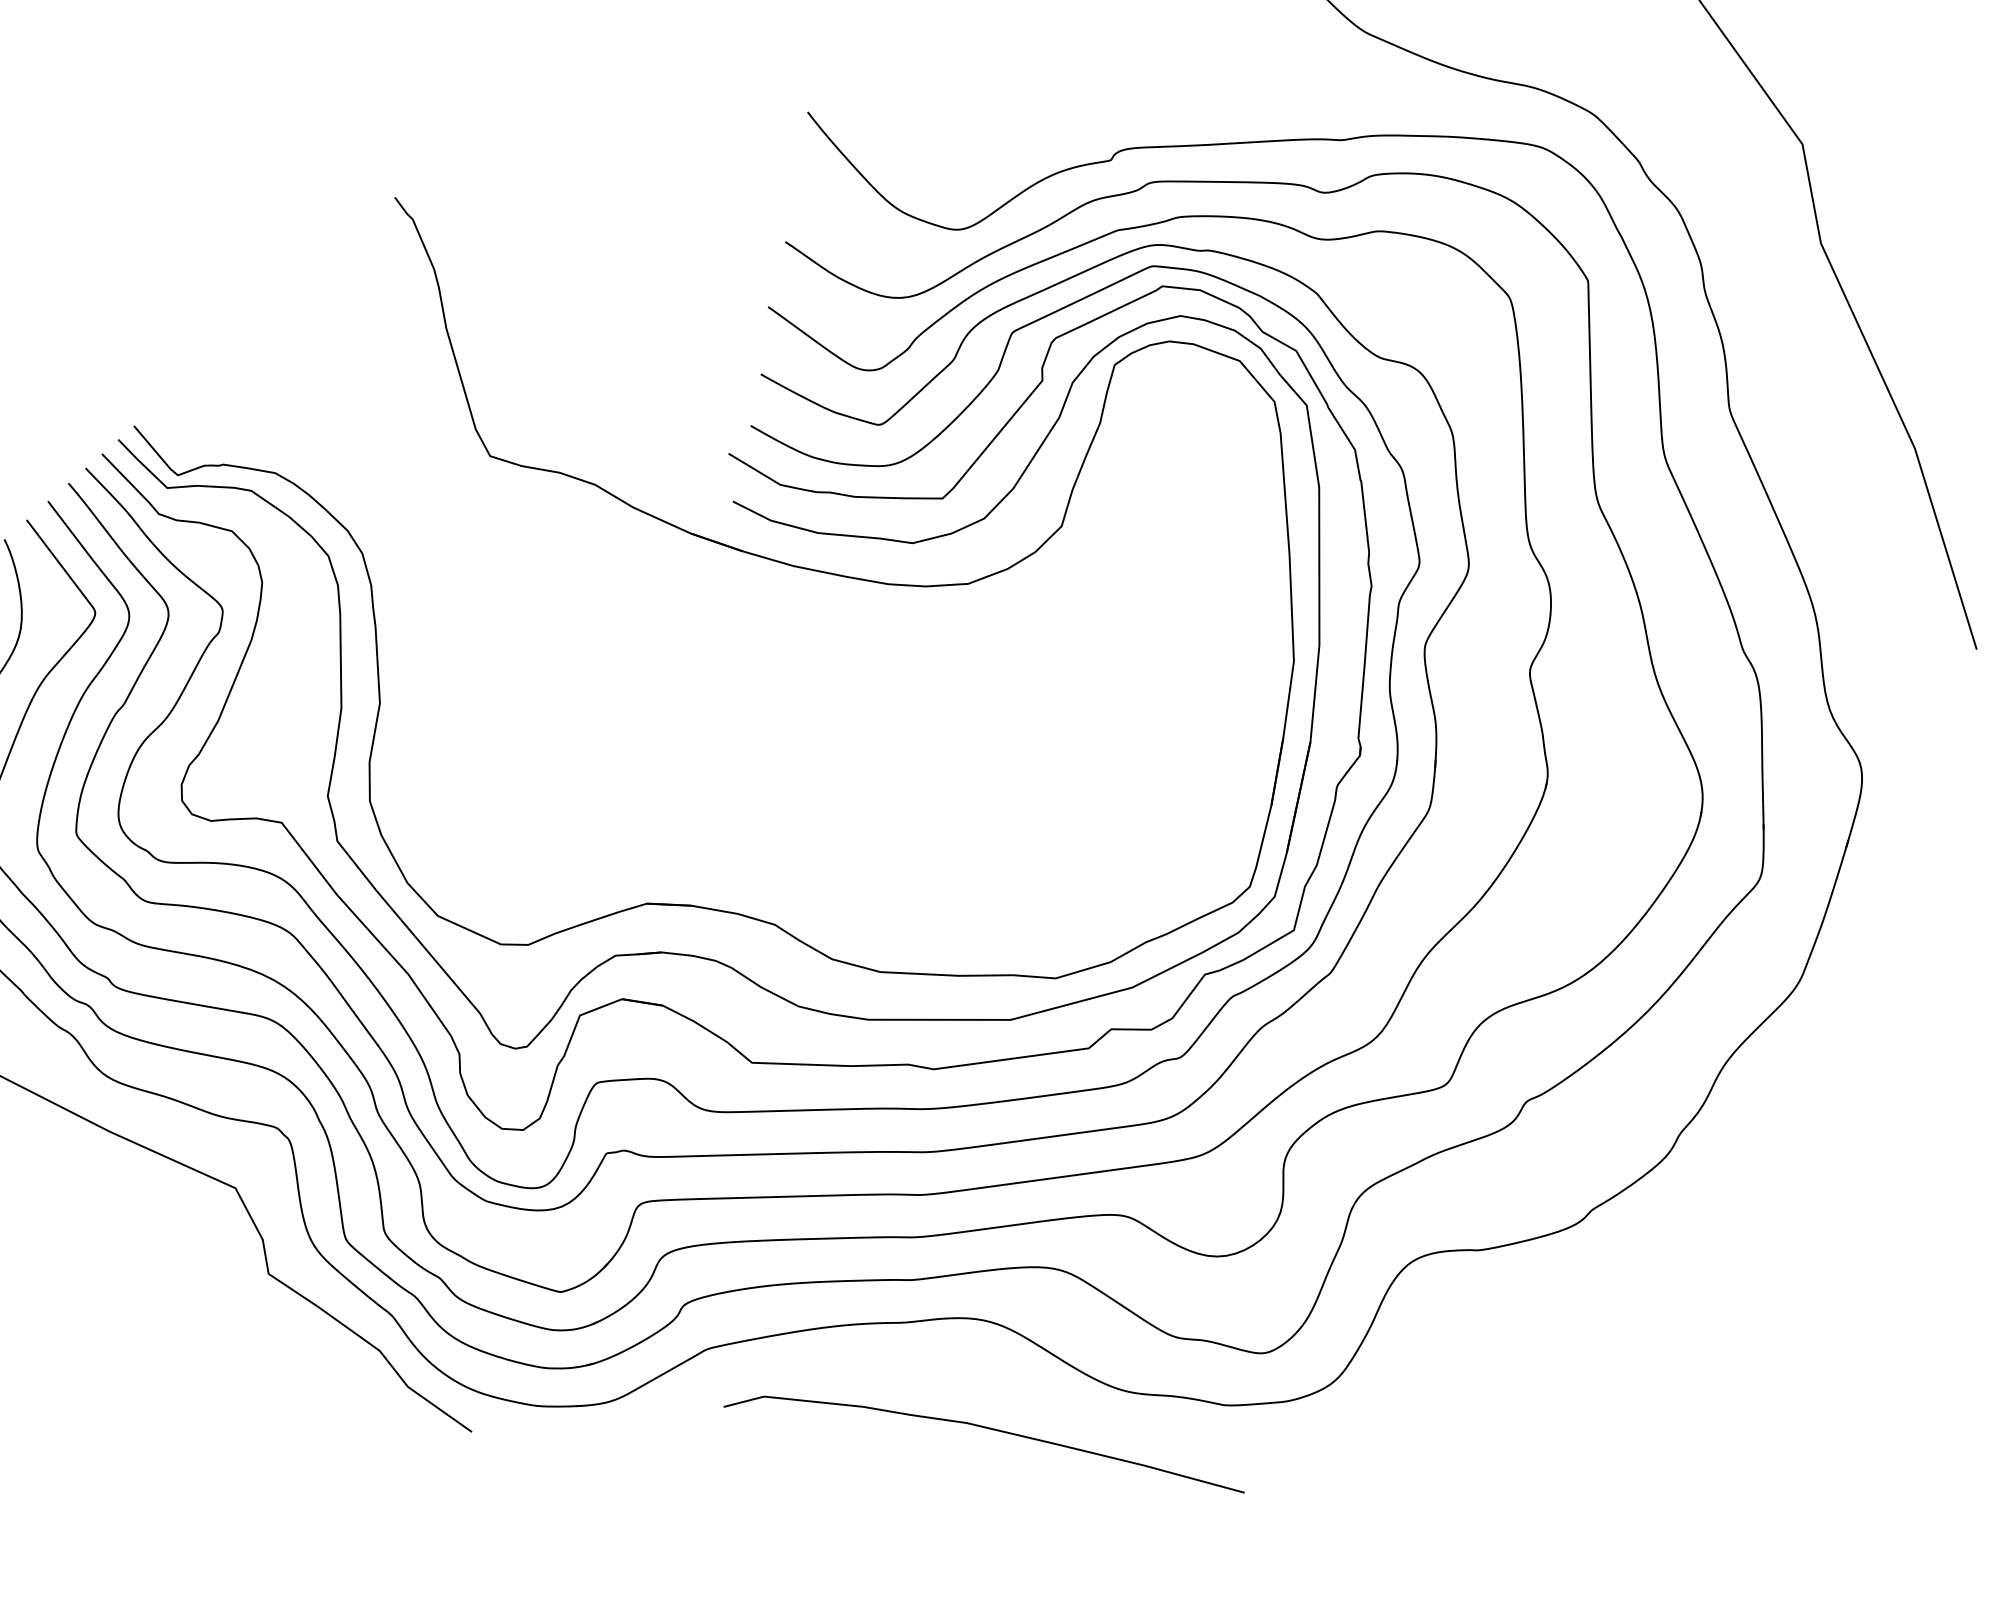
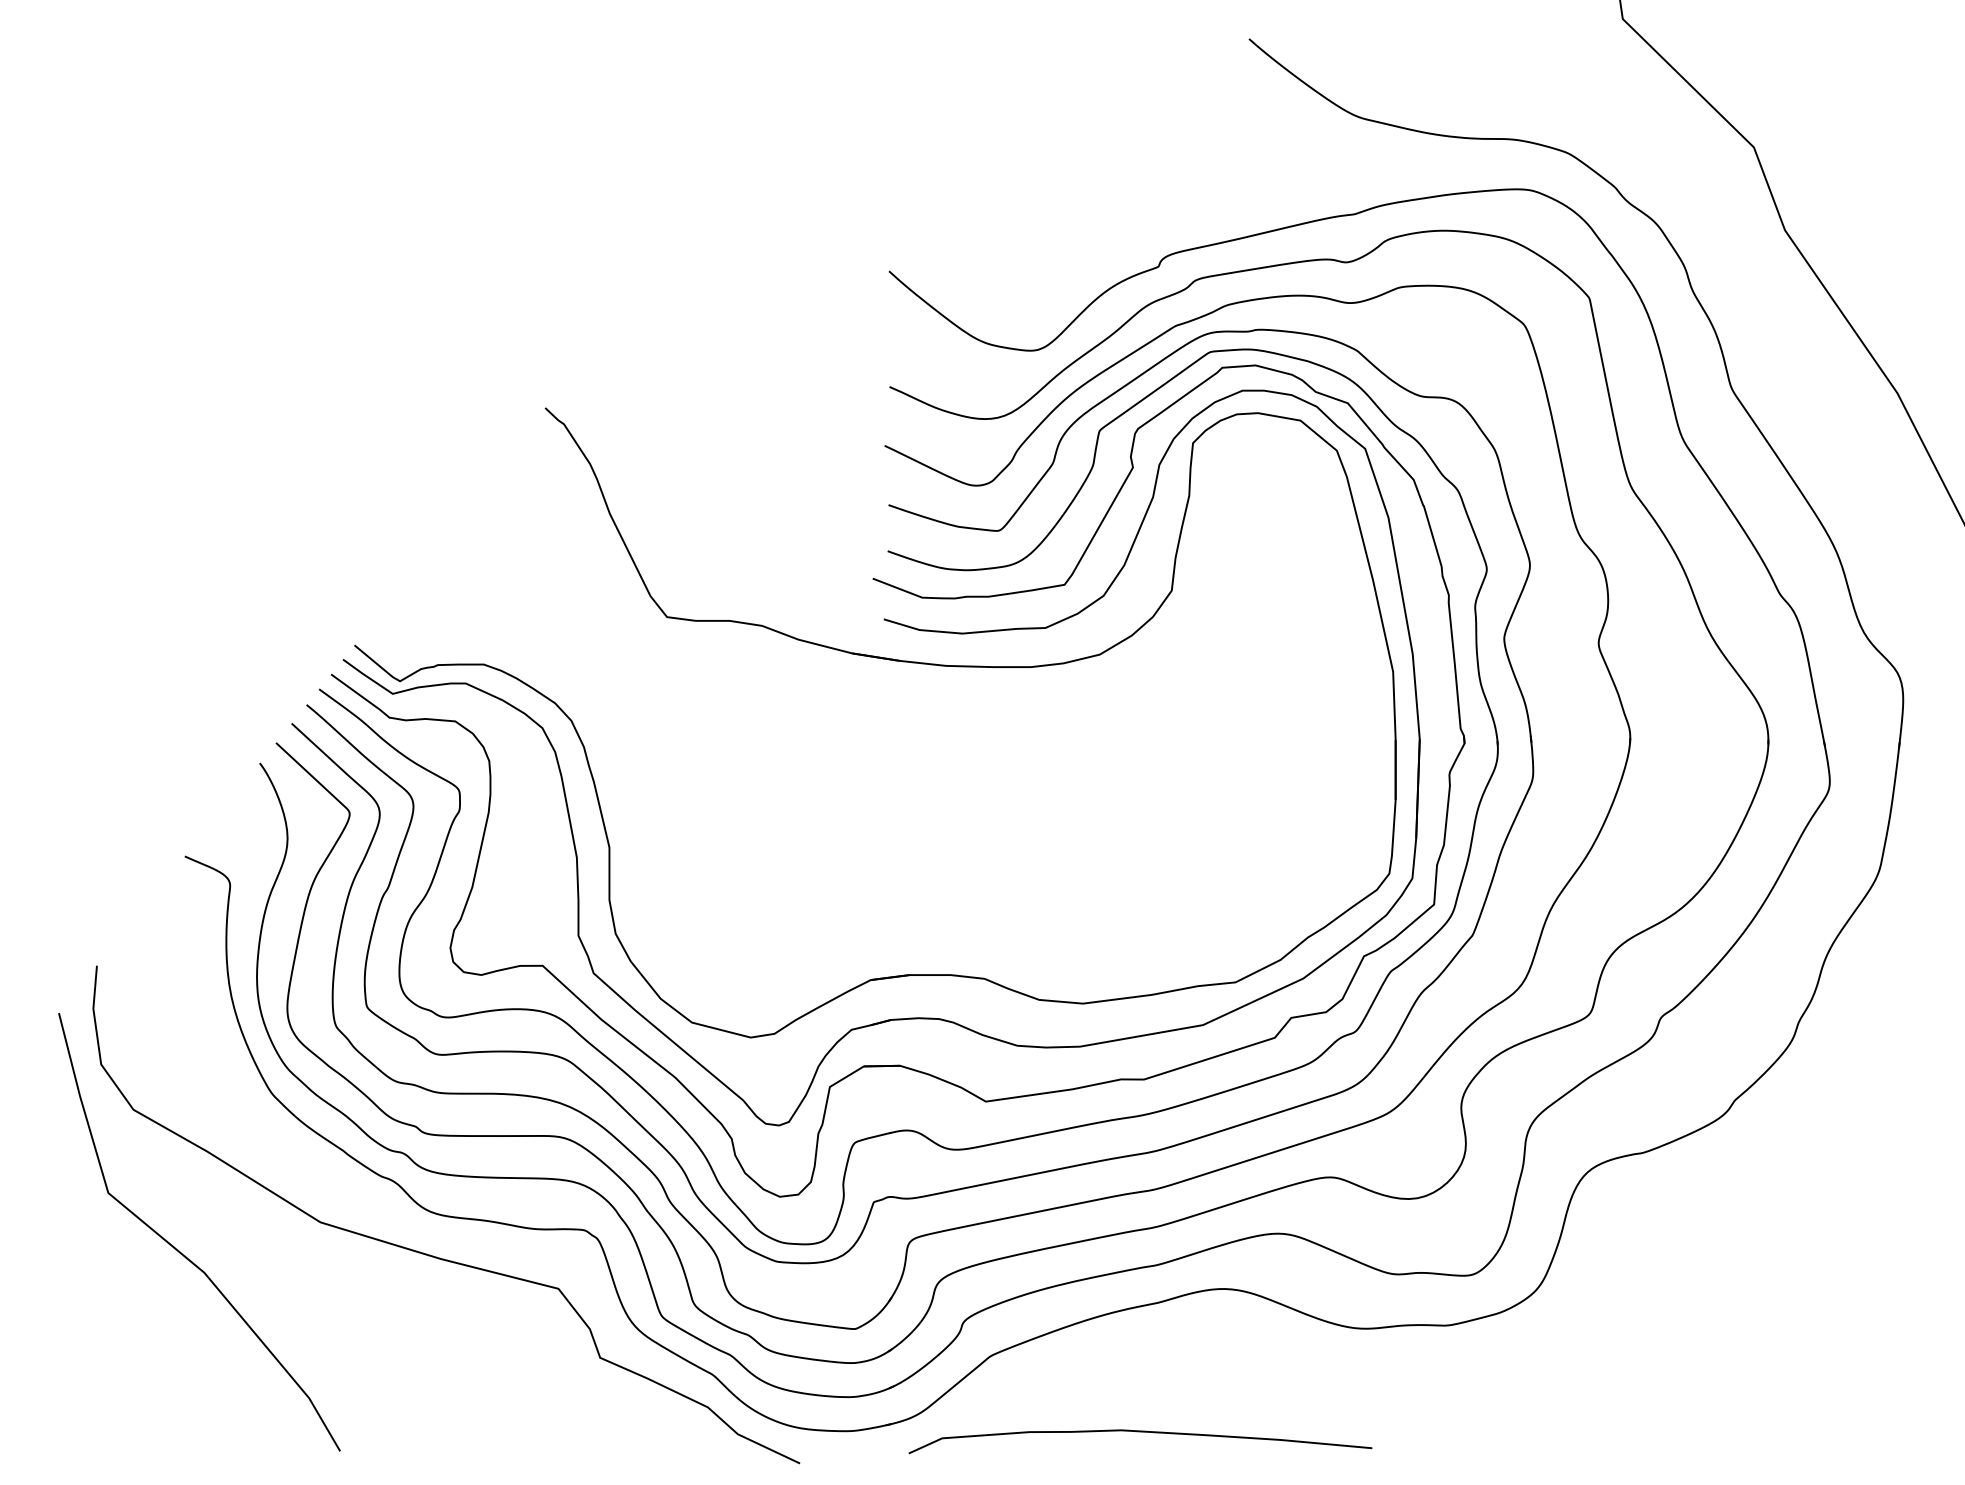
curve: (987, 1429) -> (1140, 1432), moved

